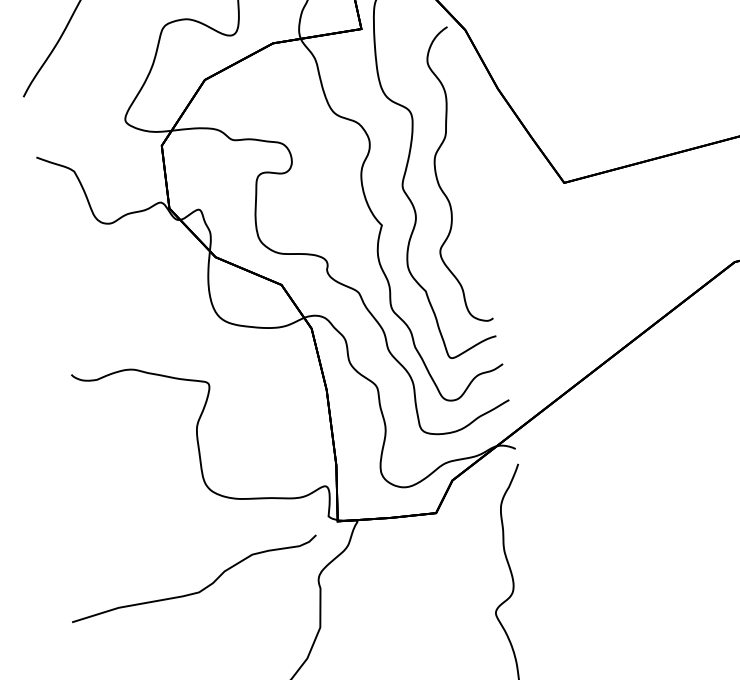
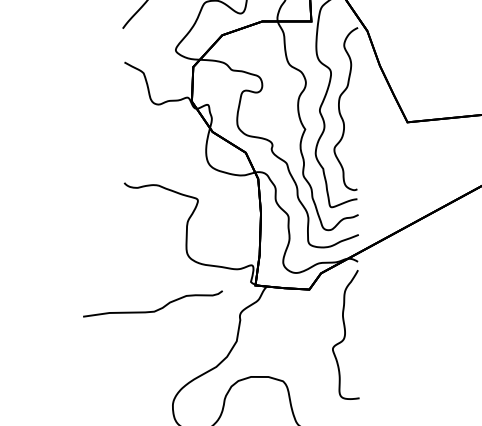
curve: (195, 590) -> (152, 310), moved

